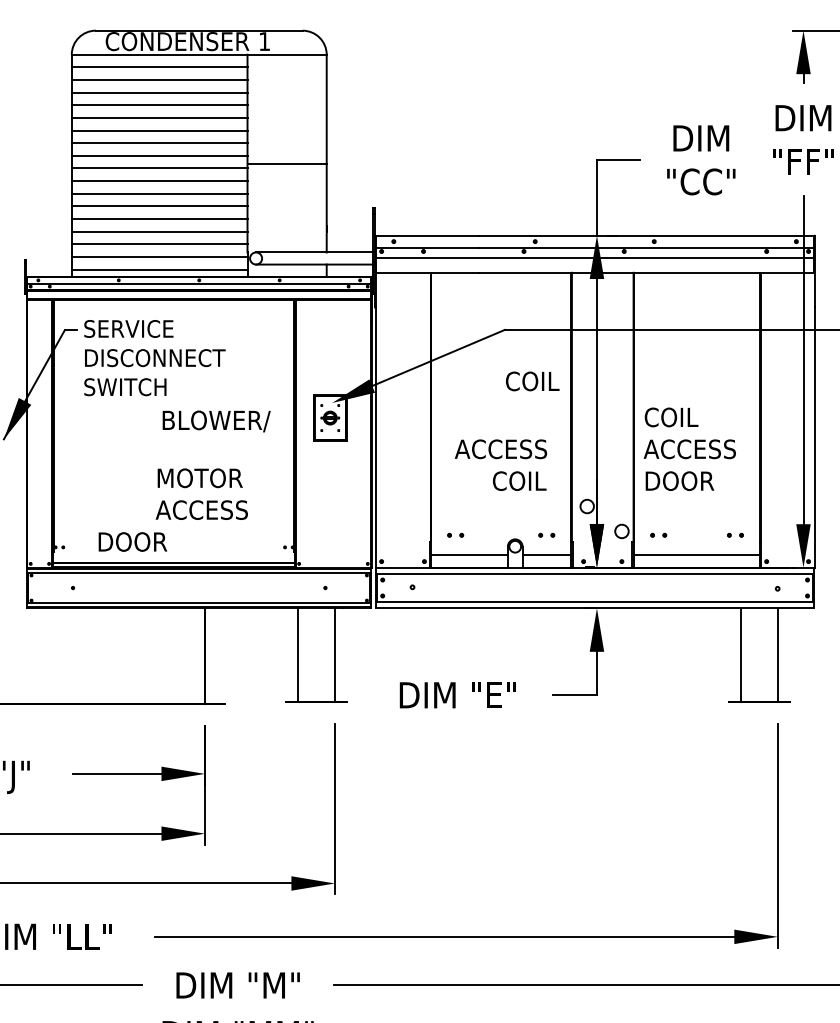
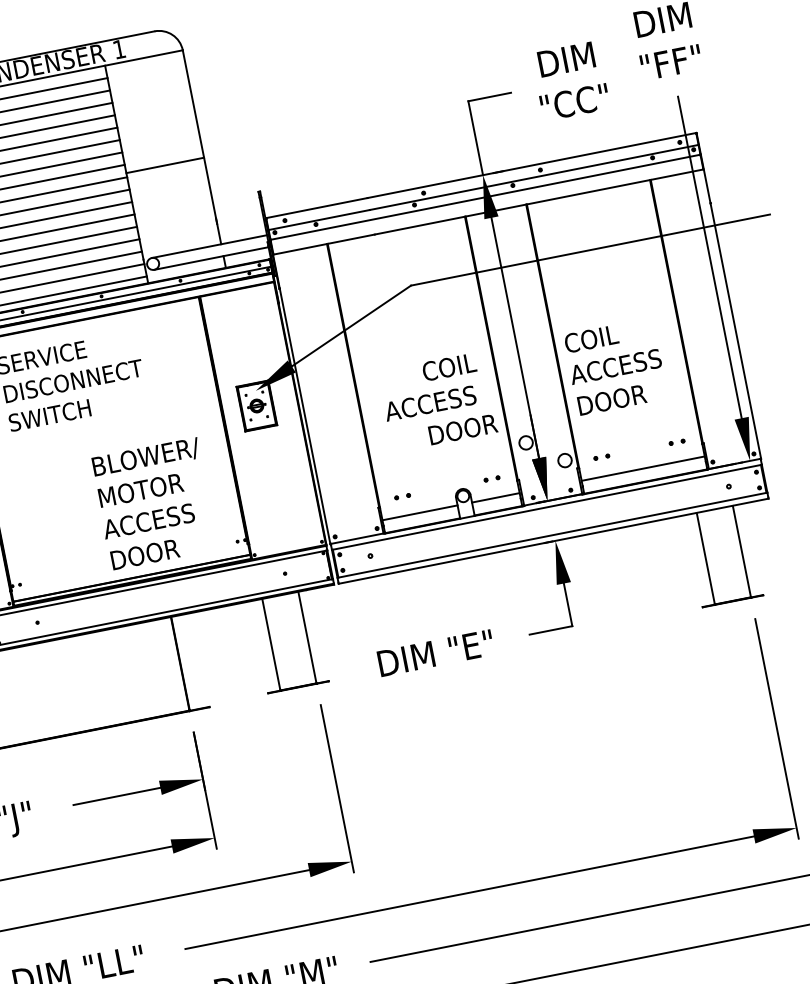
text: (532, 381) -> (449, 367), moved
text: (216, 421) -> (146, 457), moved
text: (527, 480) -> (462, 428), COIL -> DOOR
text: (132, 541) -> (144, 554), moved

